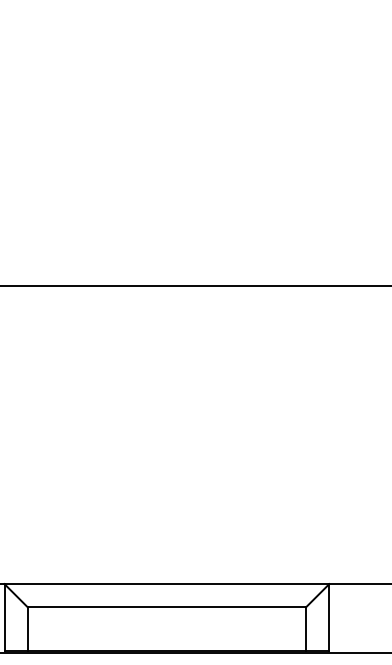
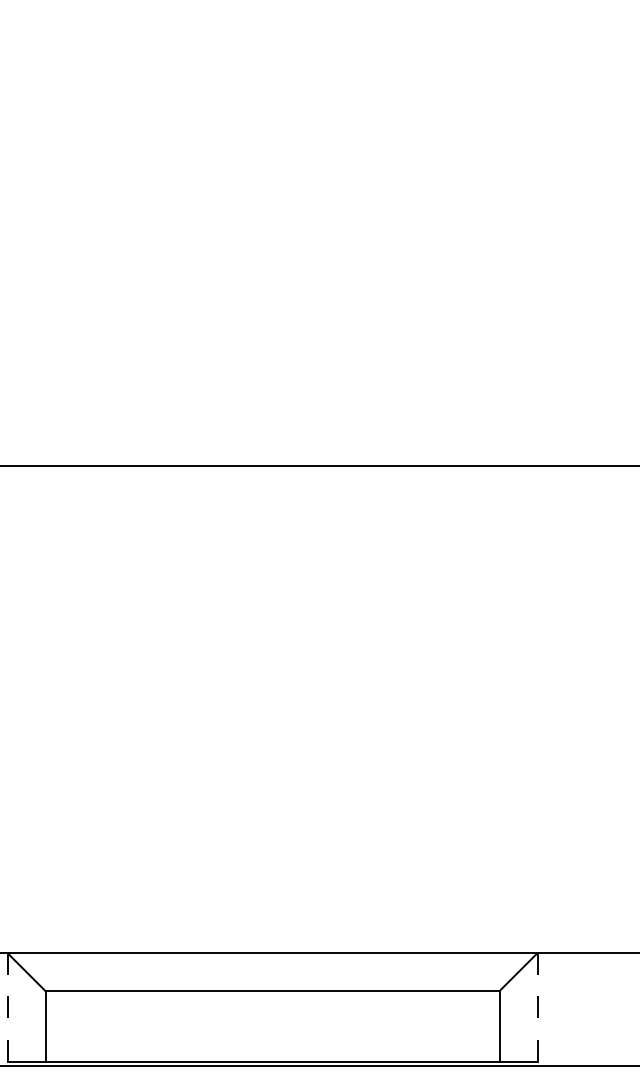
line: (4, 617) -> (7, 1007), solid -> dashed
line: (329, 617) -> (537, 1007), solid -> dashed

